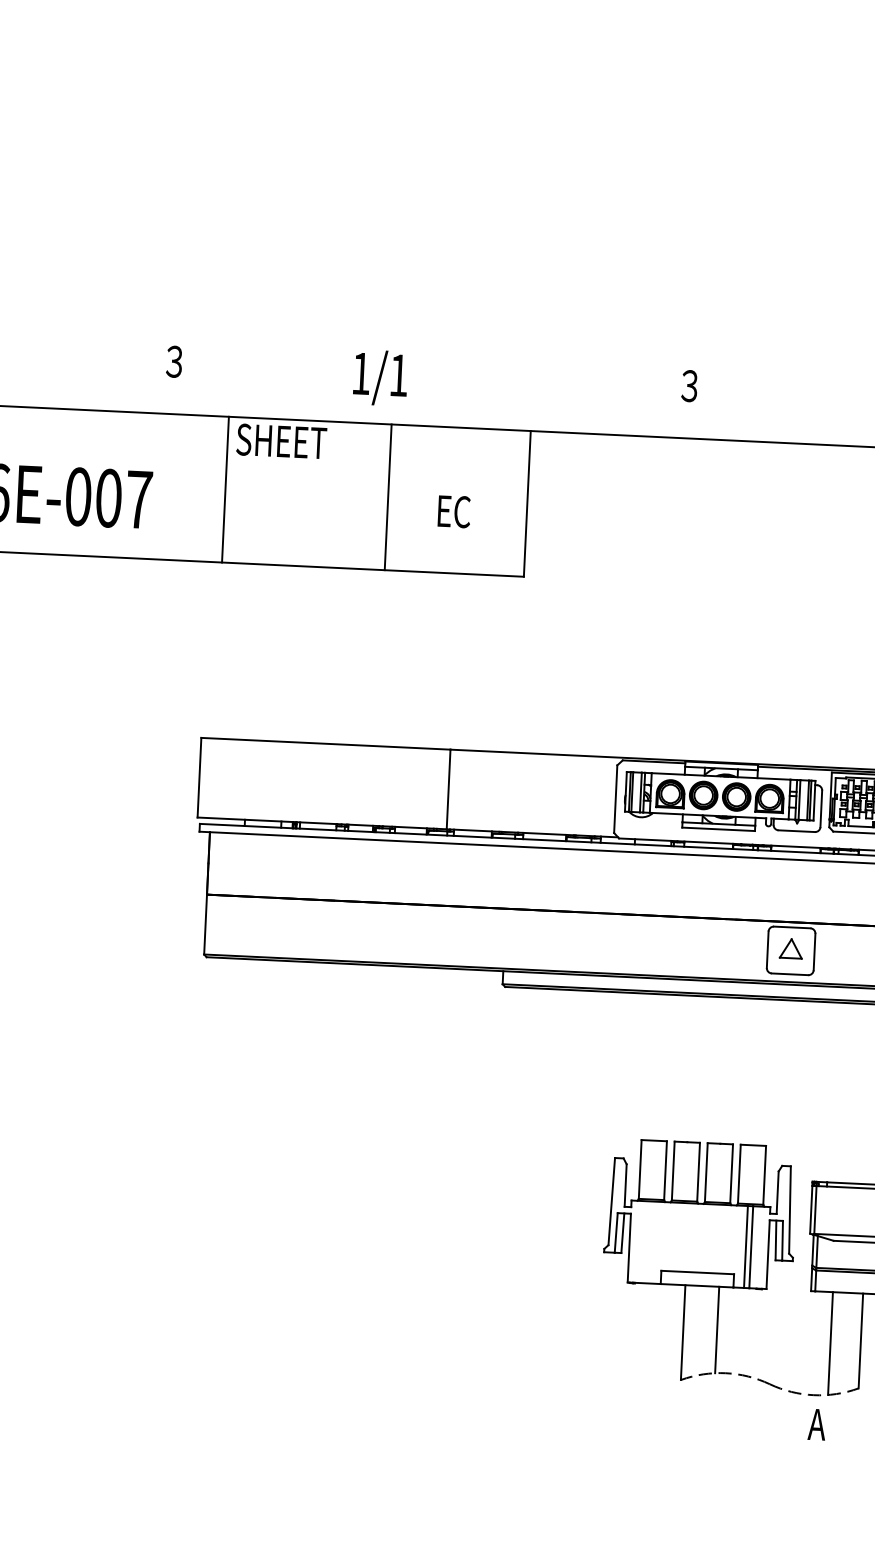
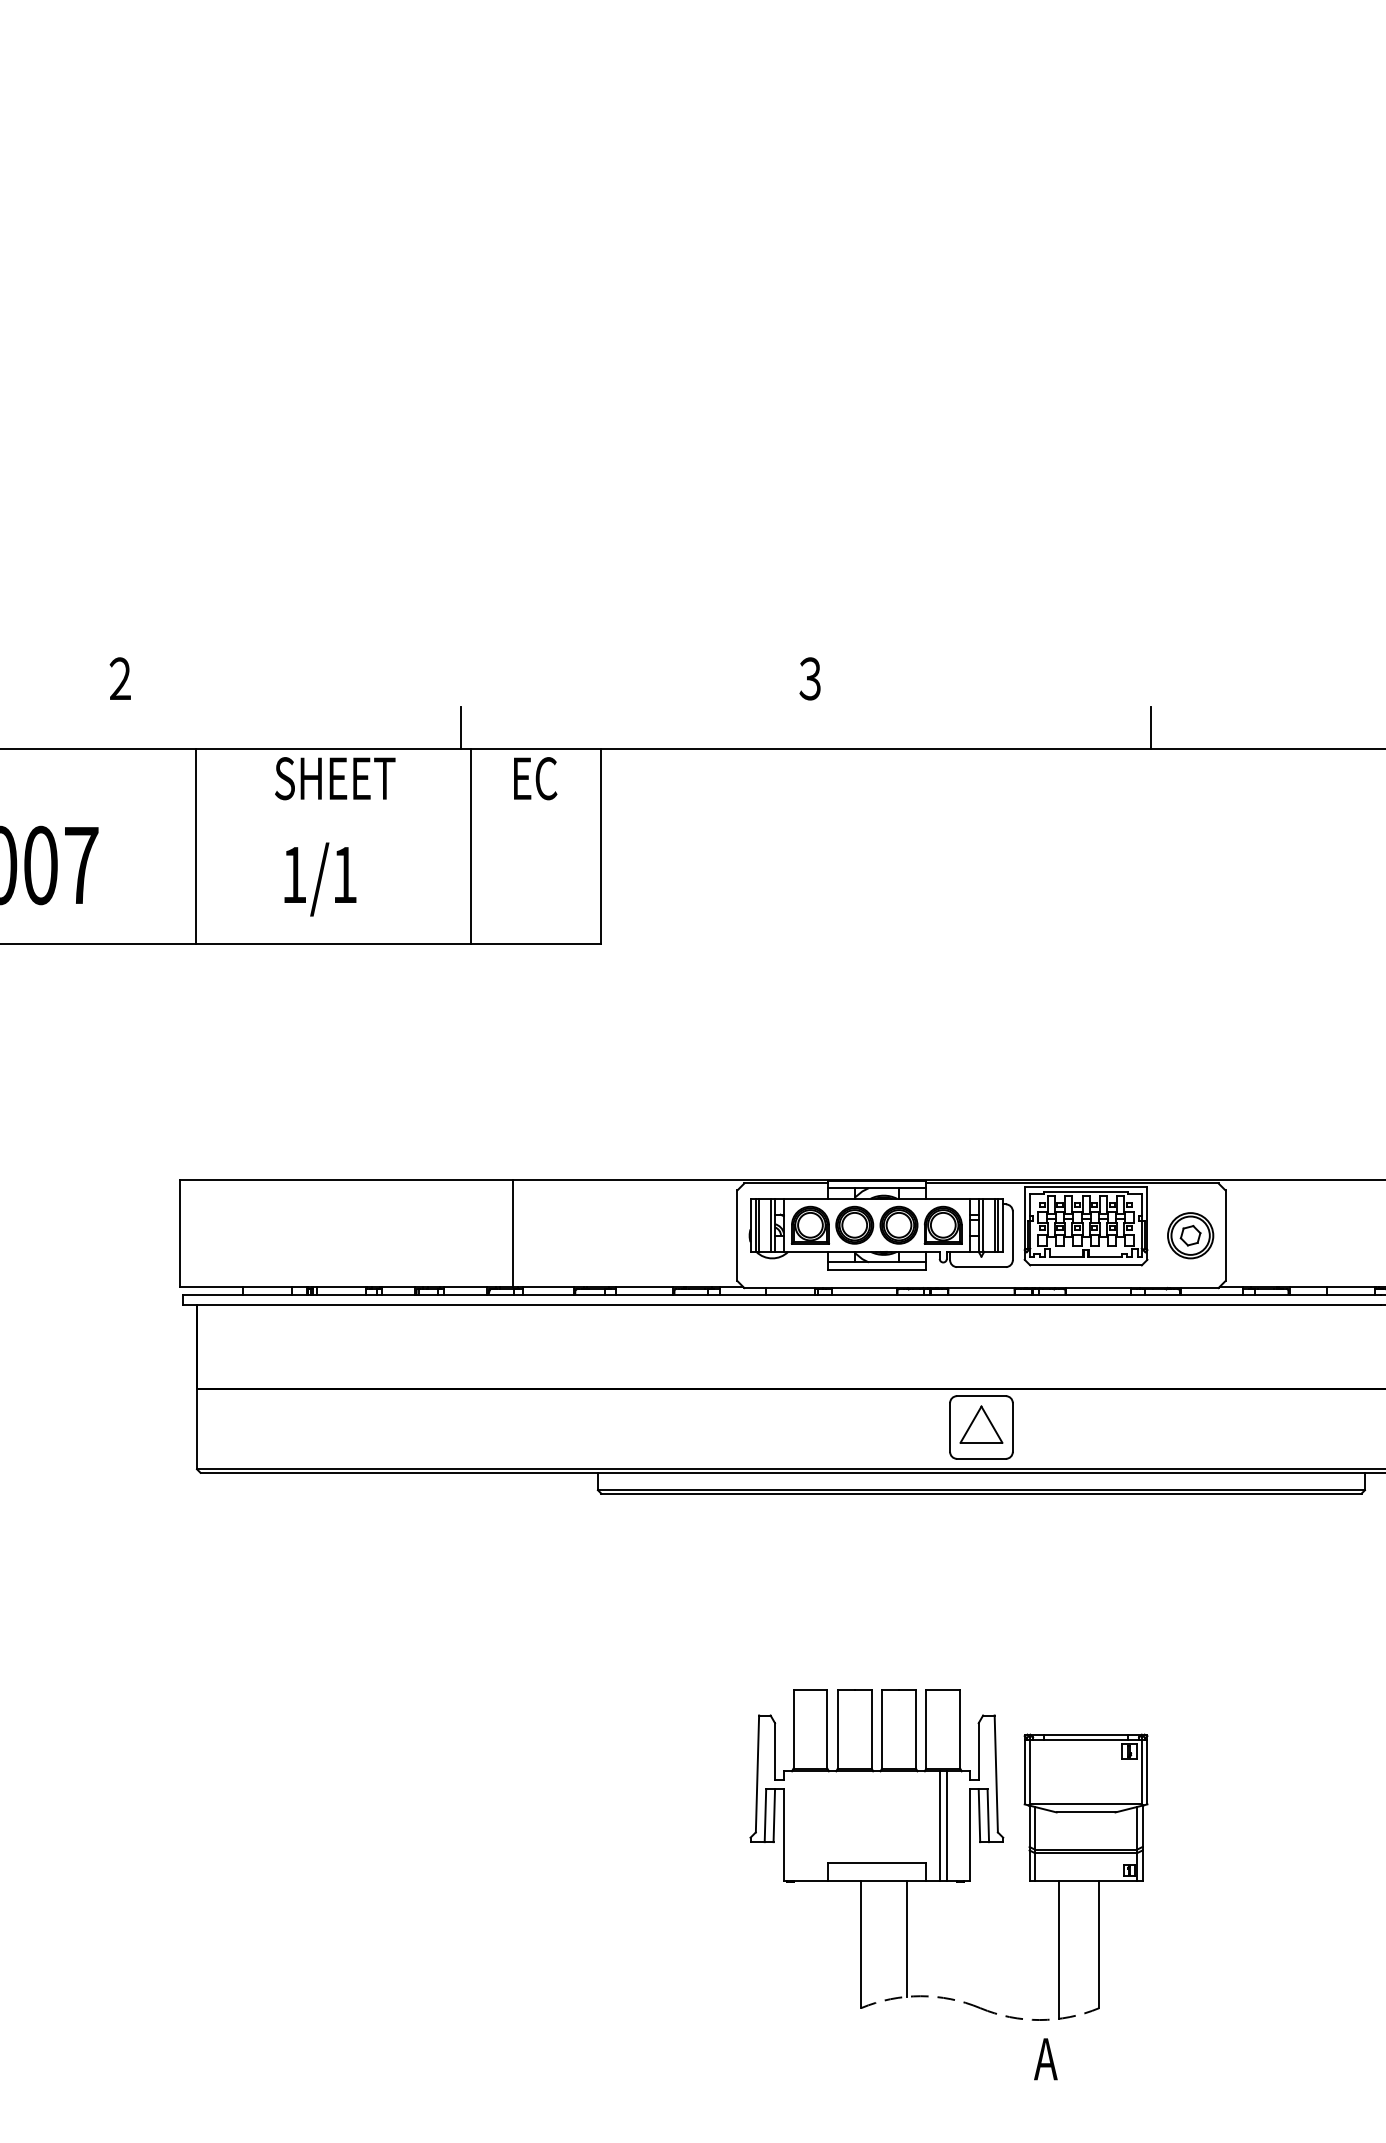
text: (174, 361) -> (119, 678), ３ -> ２
text: (380, 377) -> (320, 879), moved
line: (427, 410) -> (461, 727), added
text: (281, 441) -> (335, 778), moved
line: (388, 497) -> (471, 846), moved
text: (454, 511) -> (535, 778), moved
part: (791, 948) -> (981, 1424), size x1.43

